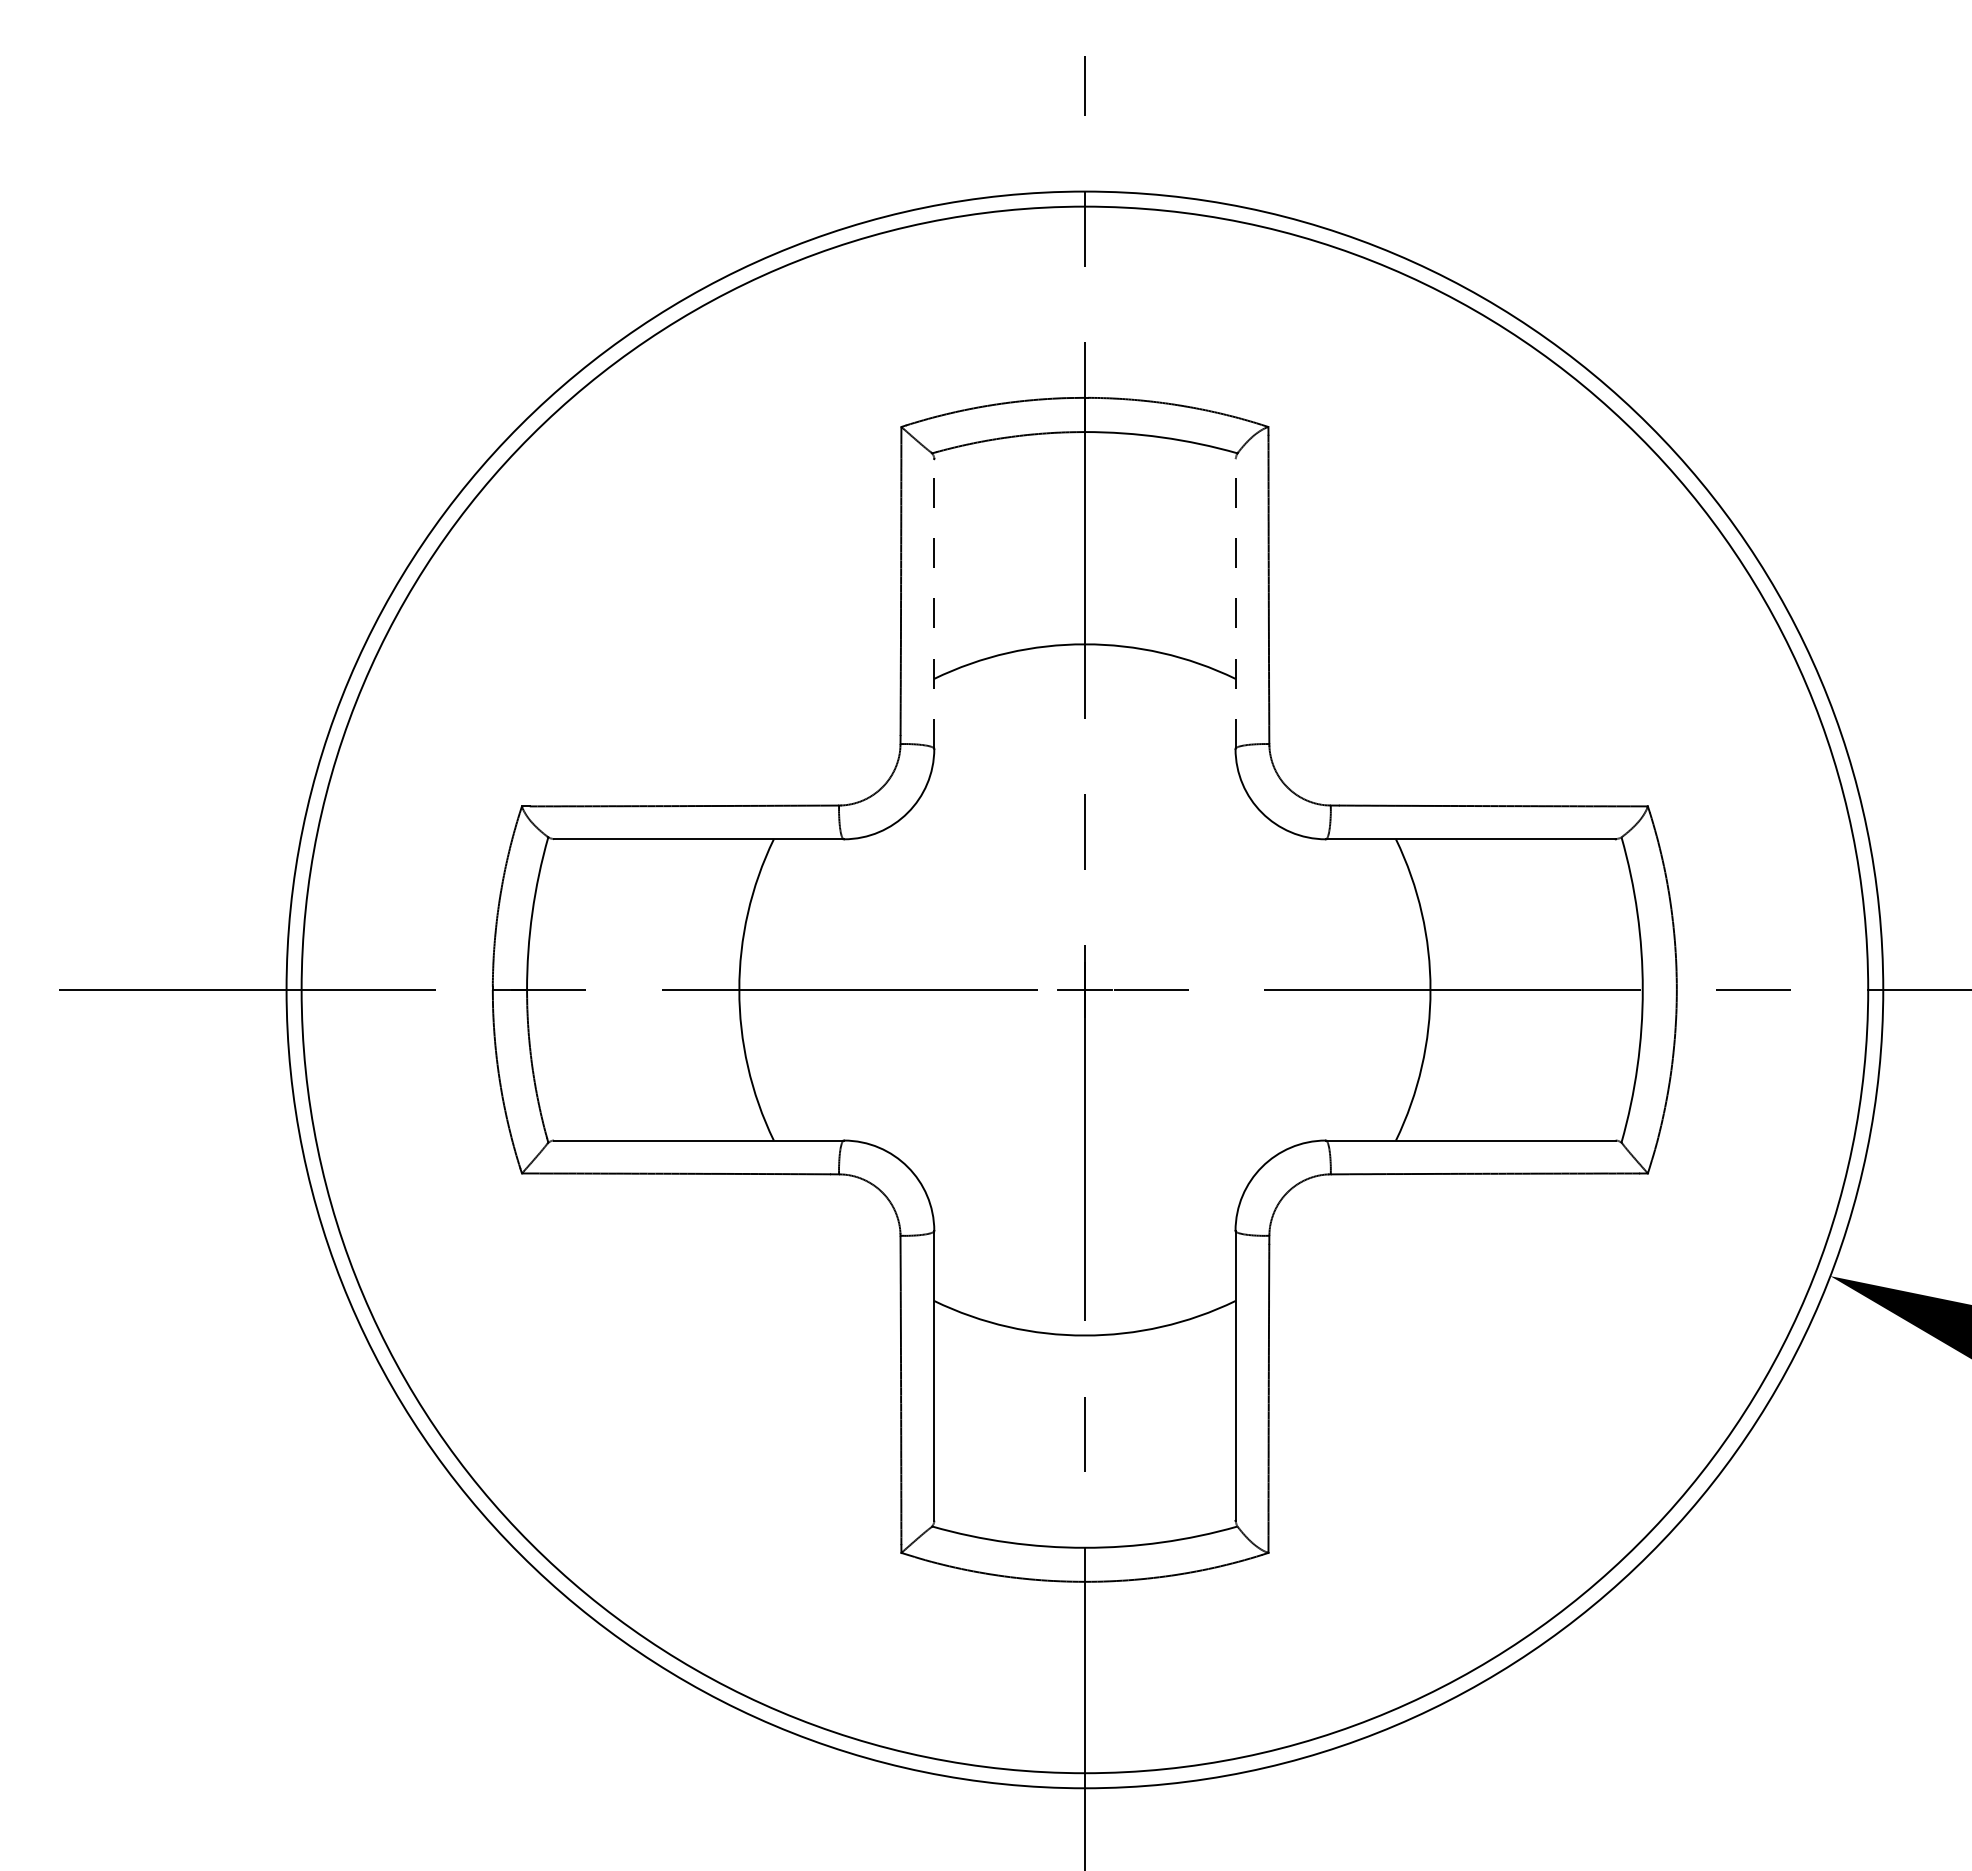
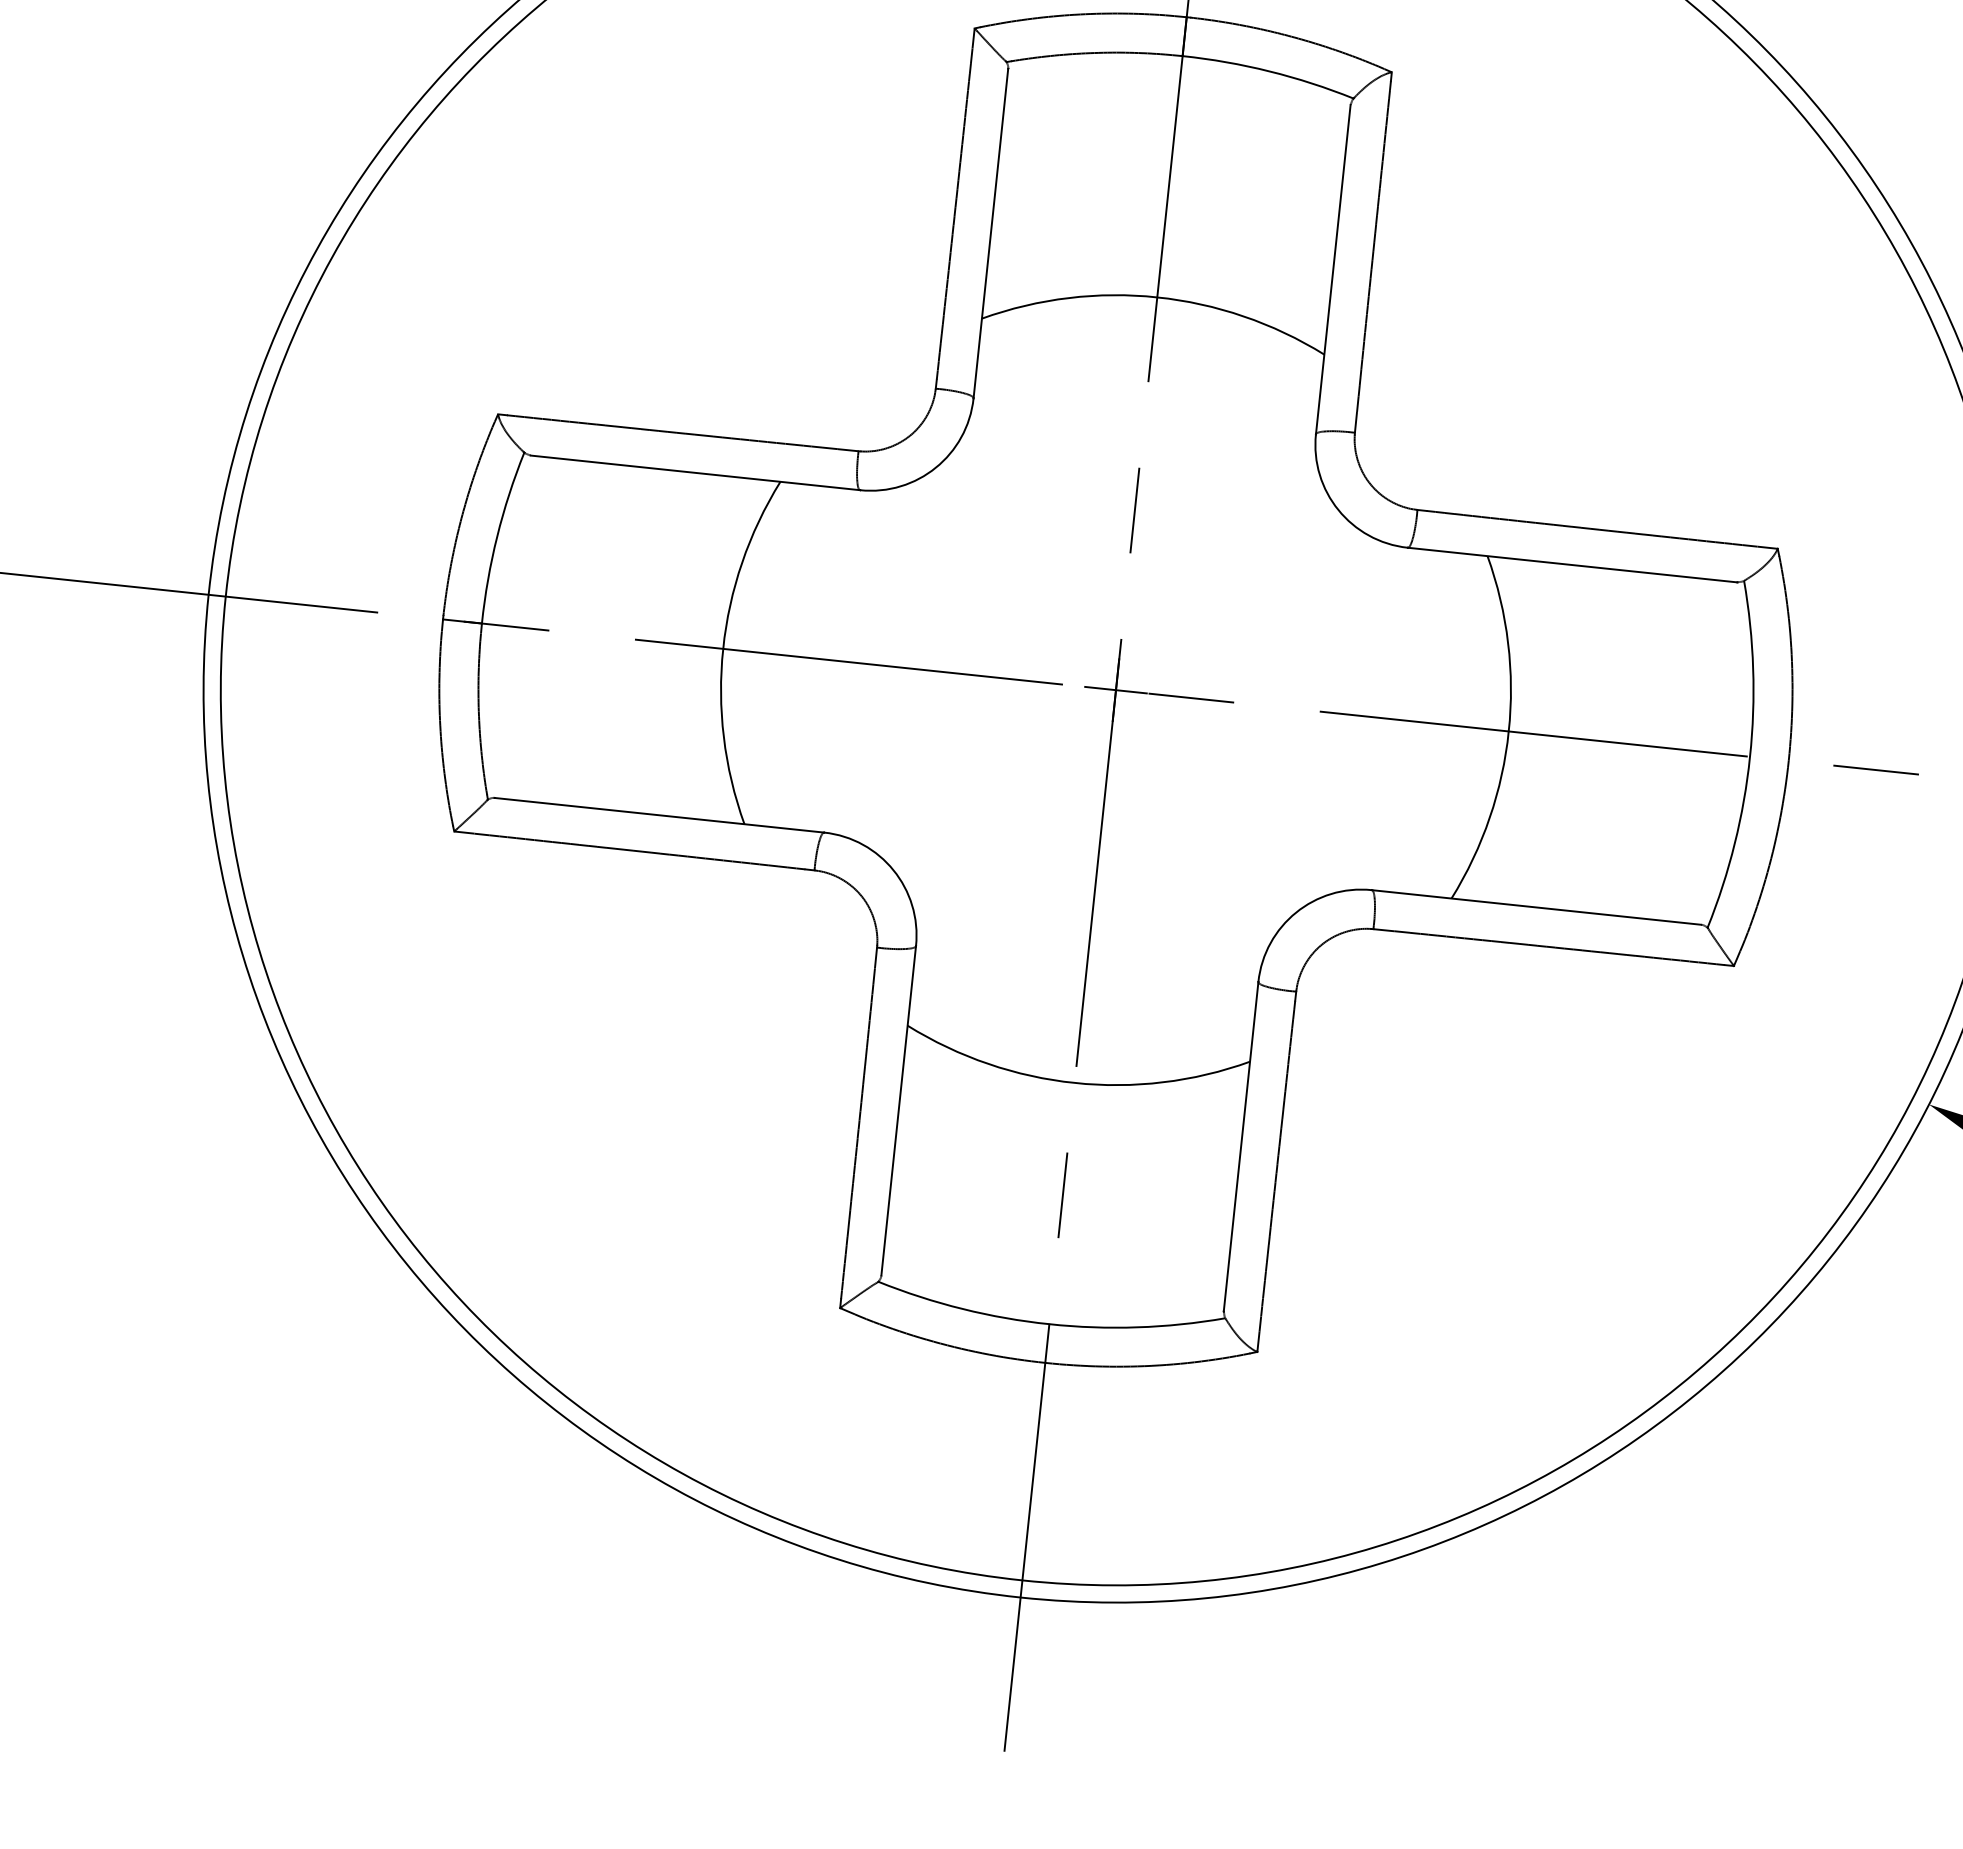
line: (934, 604) -> (991, 234), dashed -> solid
line: (1235, 604) -> (1333, 270), dashed -> solid

